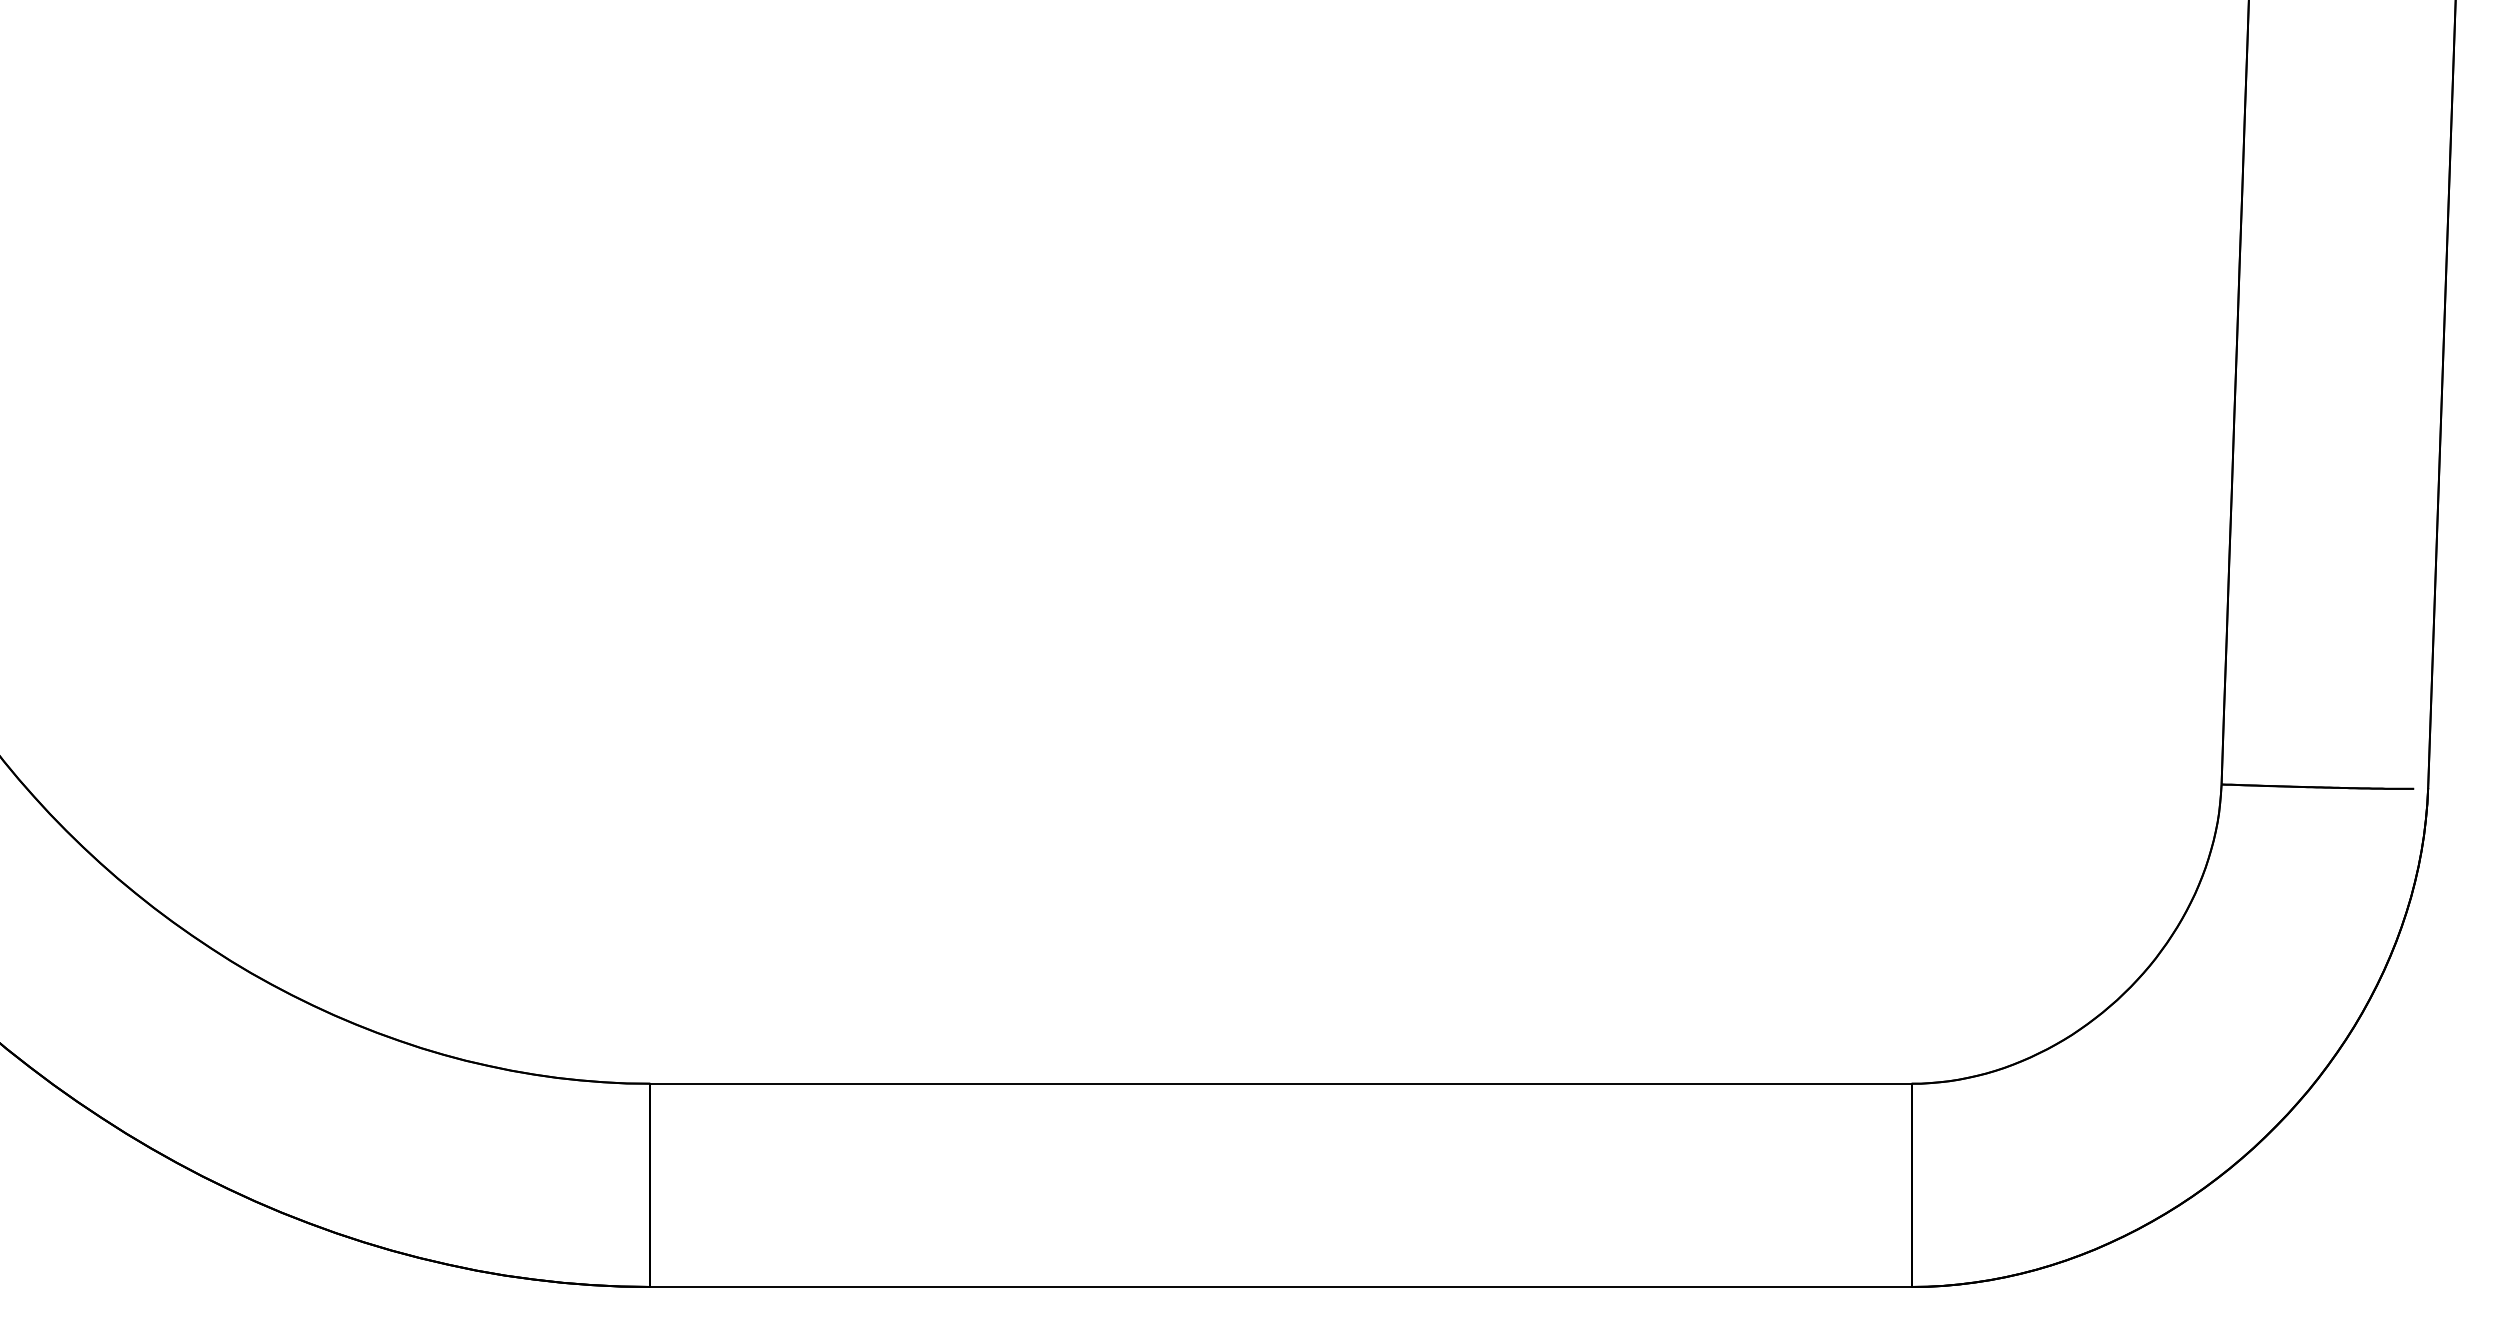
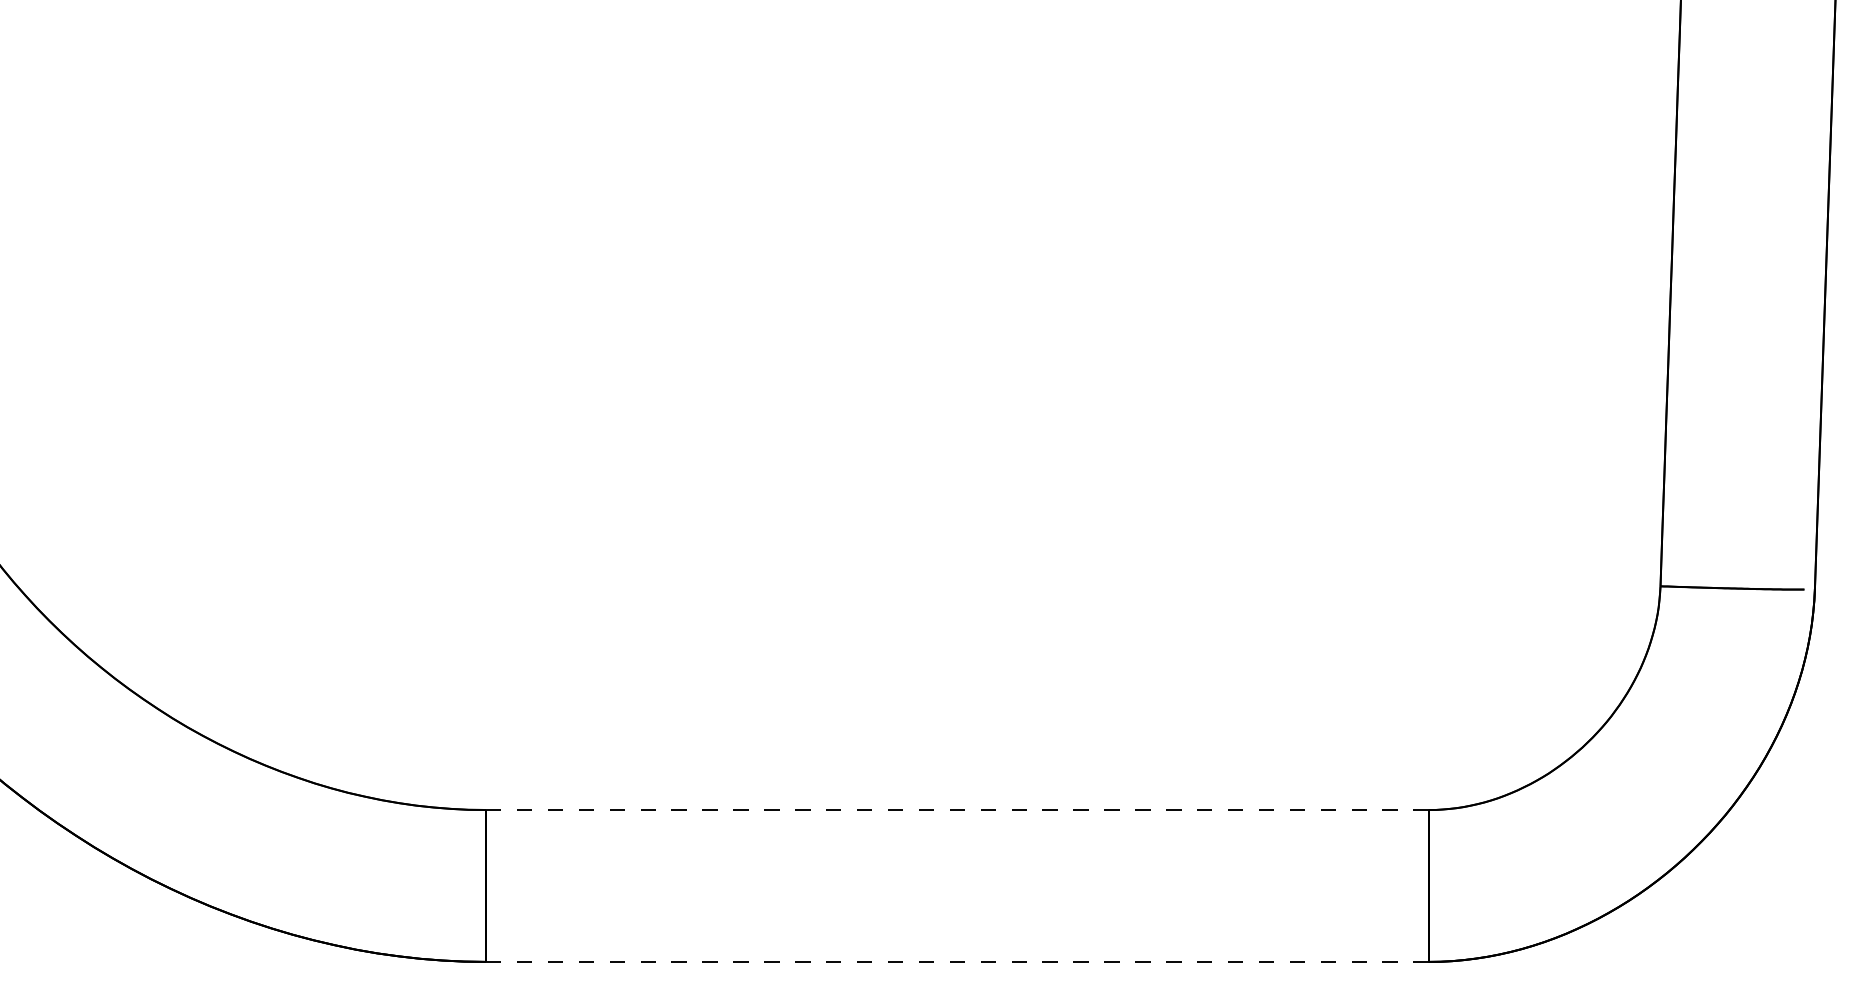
line: (1280, 1083) -> (957, 809), solid -> dashed
line: (1280, 1286) -> (957, 961), solid -> dashed

